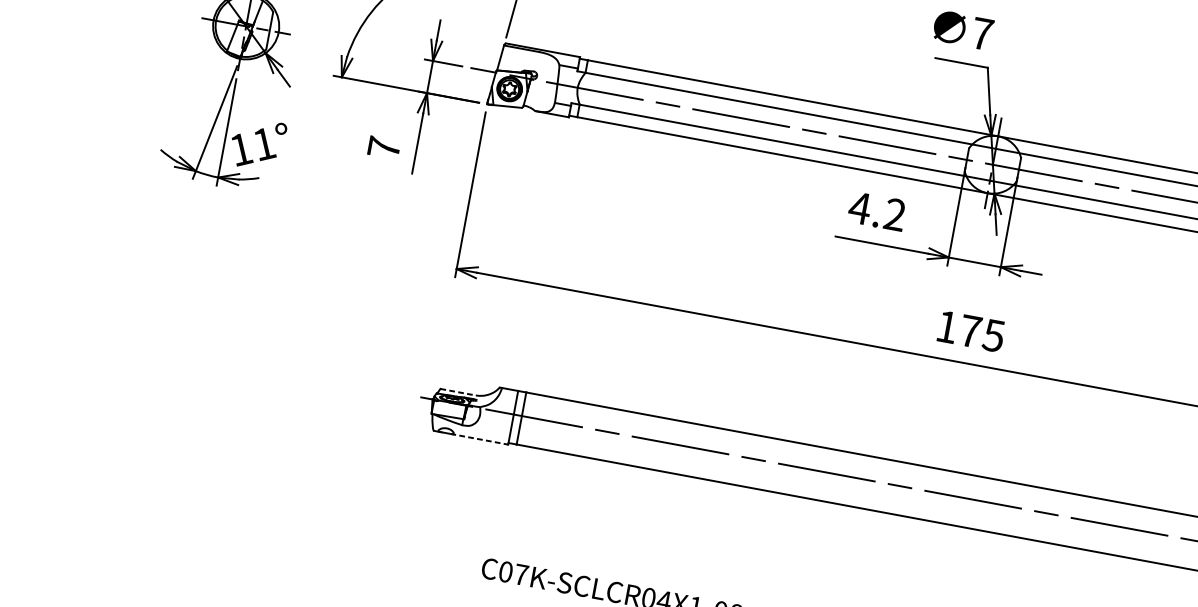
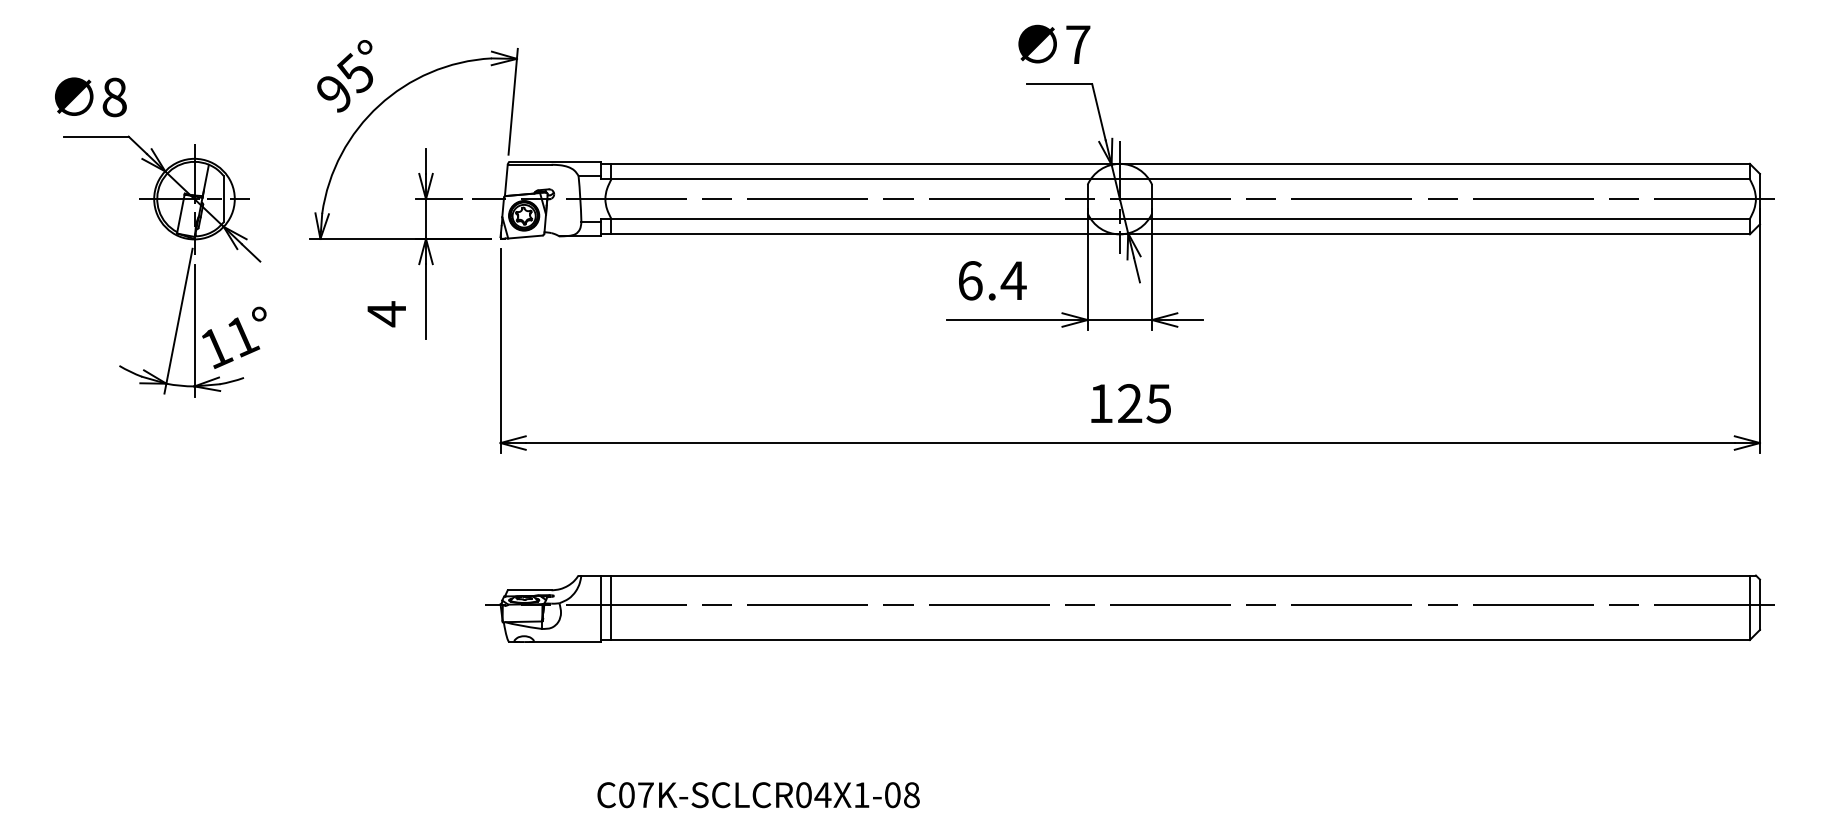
text: (383, 148) -> (386, 314), 7 -> 4
text: (877, 211) -> (991, 280), 4.2 -> 6.4
text: (970, 331) -> (1130, 403), 175 -> 125
line: (457, 392) -> (529, 590), dashed -> solid
line: (479, 439) -> (565, 642), dashed -> solid

